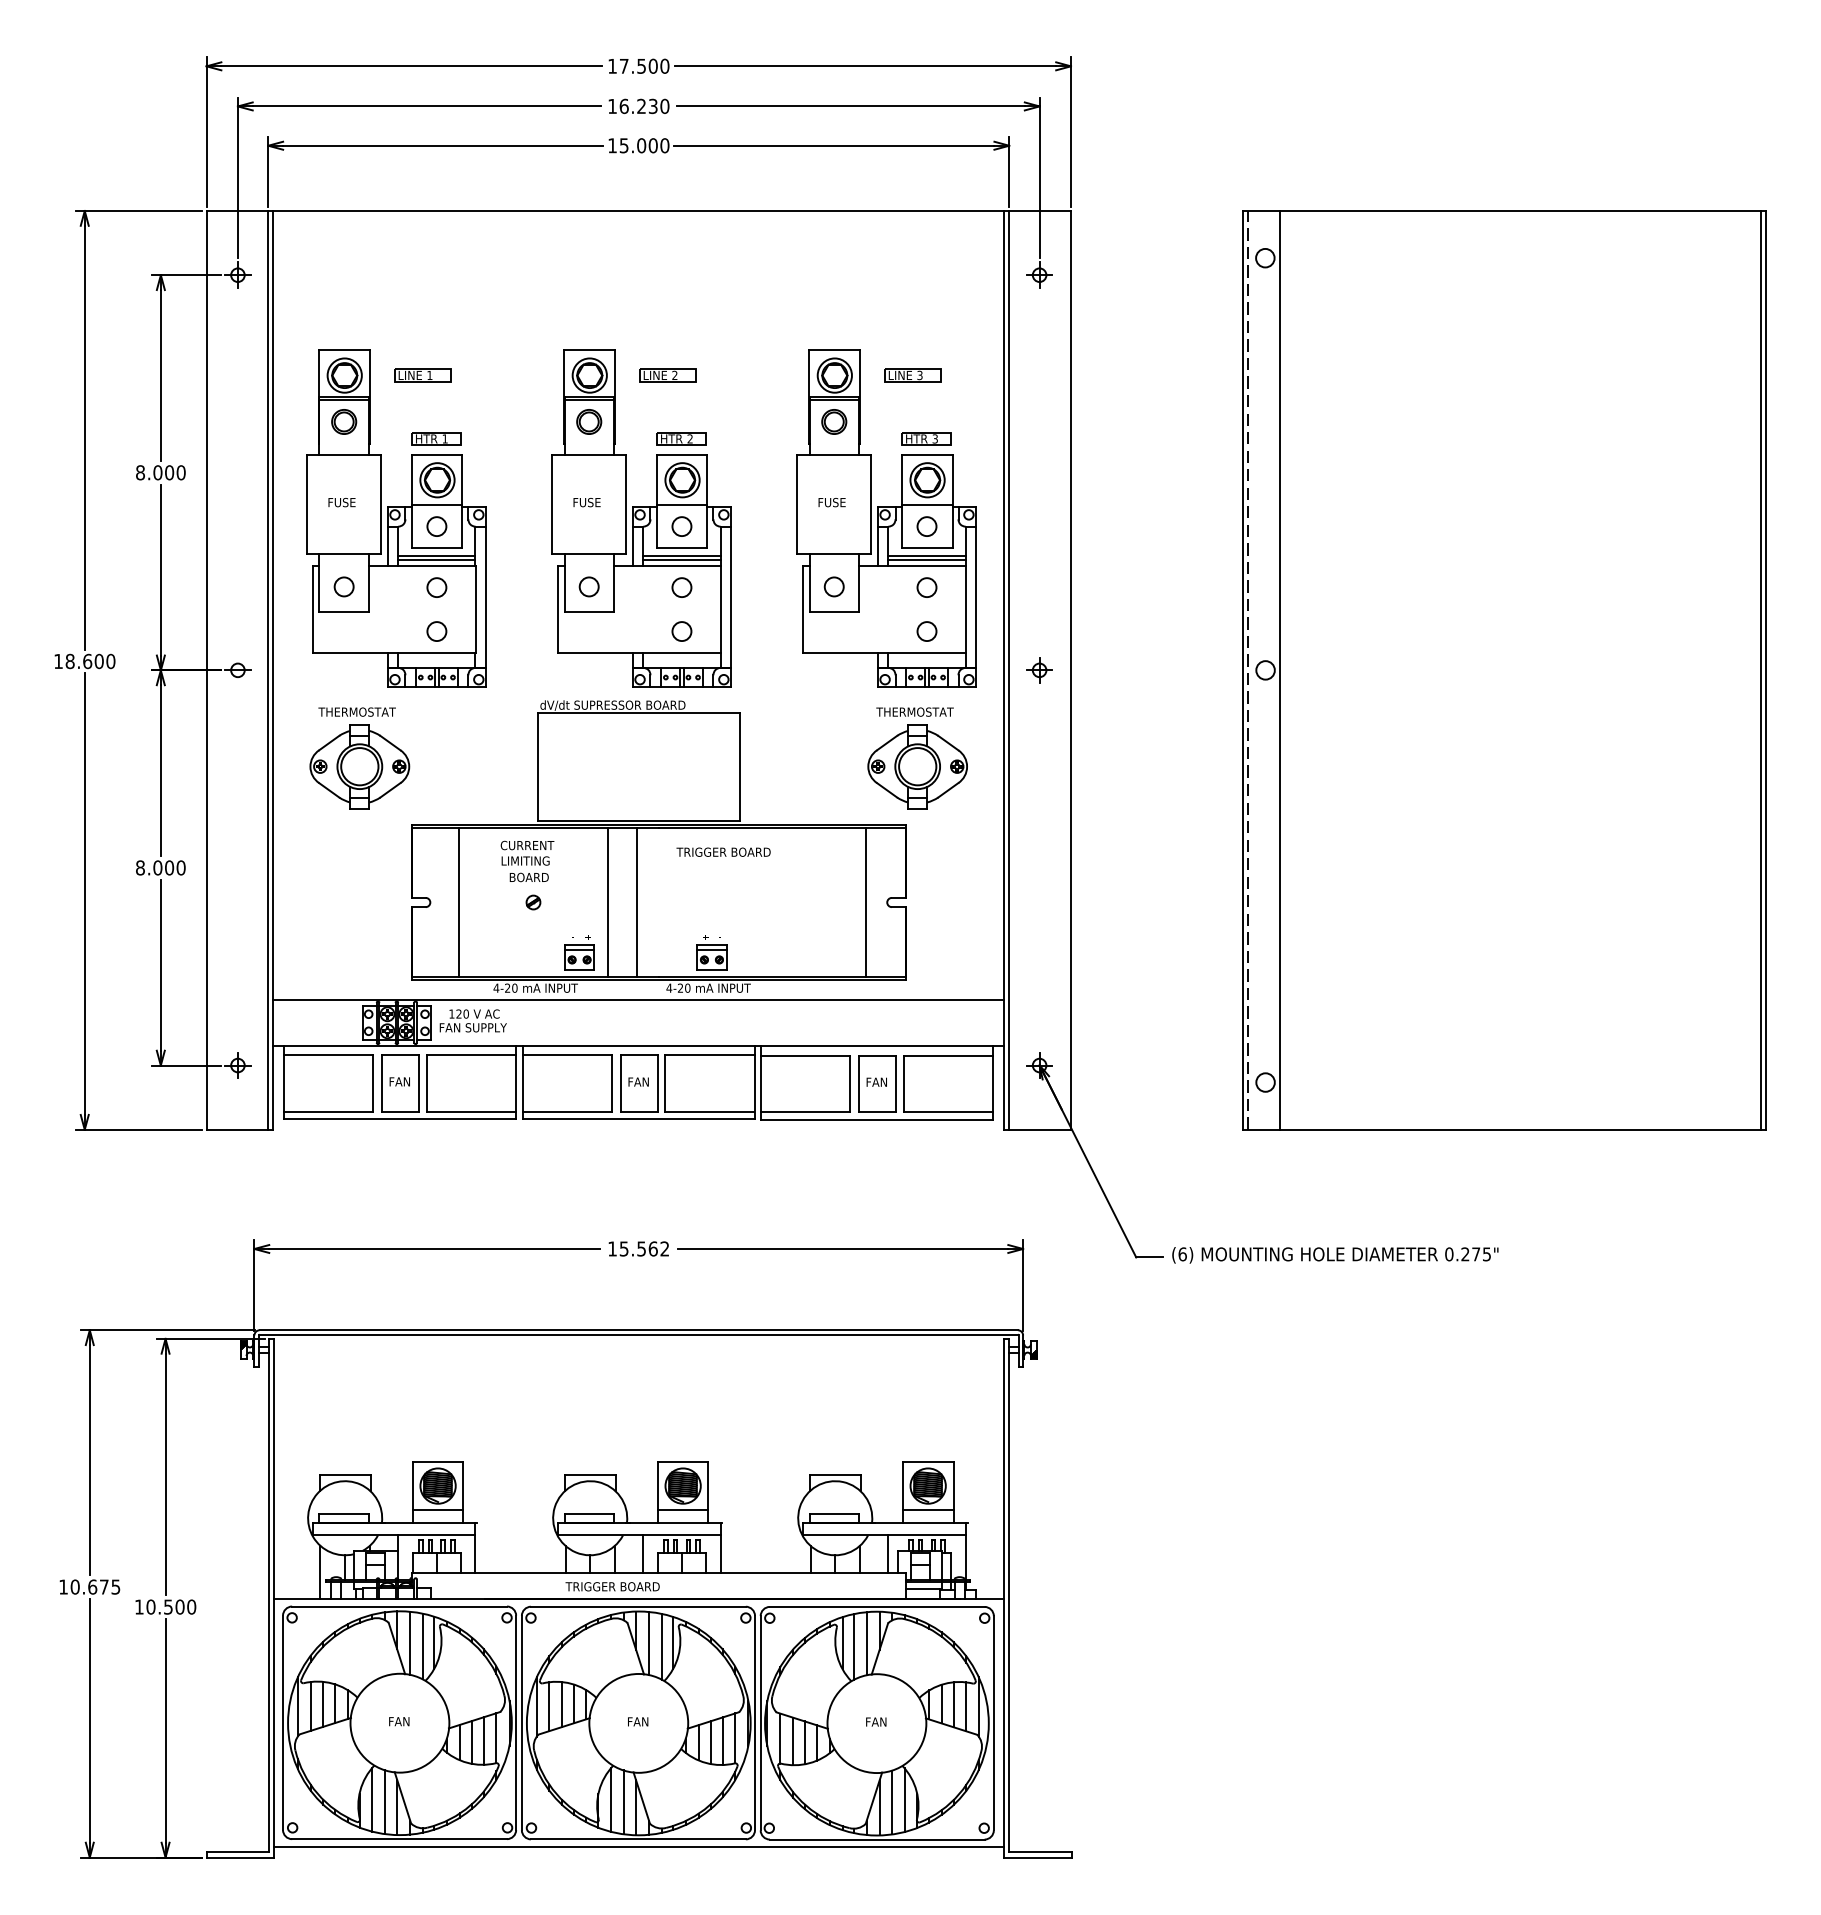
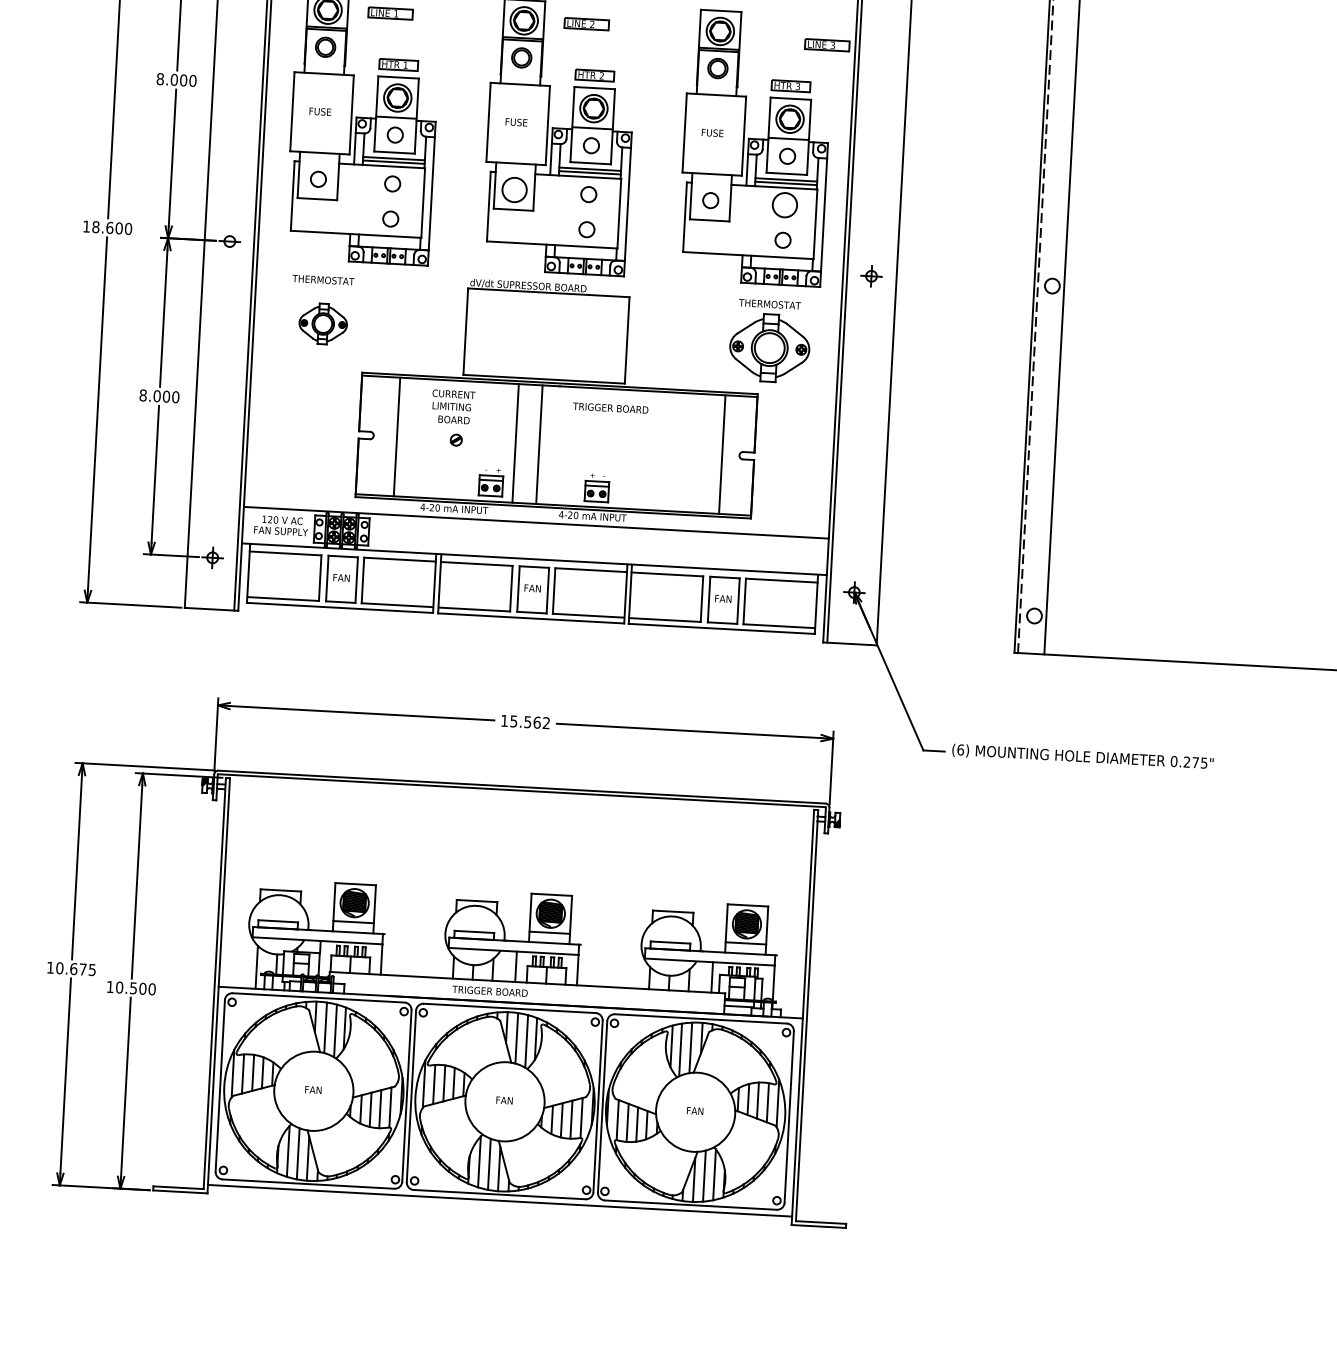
part: (912, 375) -> (826, 45), moved
circle: (588, 586) -> (514, 189), size x1.6
circle: (926, 587) -> (784, 205), size x1.6
part: (359, 766) -> (322, 323), size x0.6
text: (472, 1020) -> (280, 525), moved

